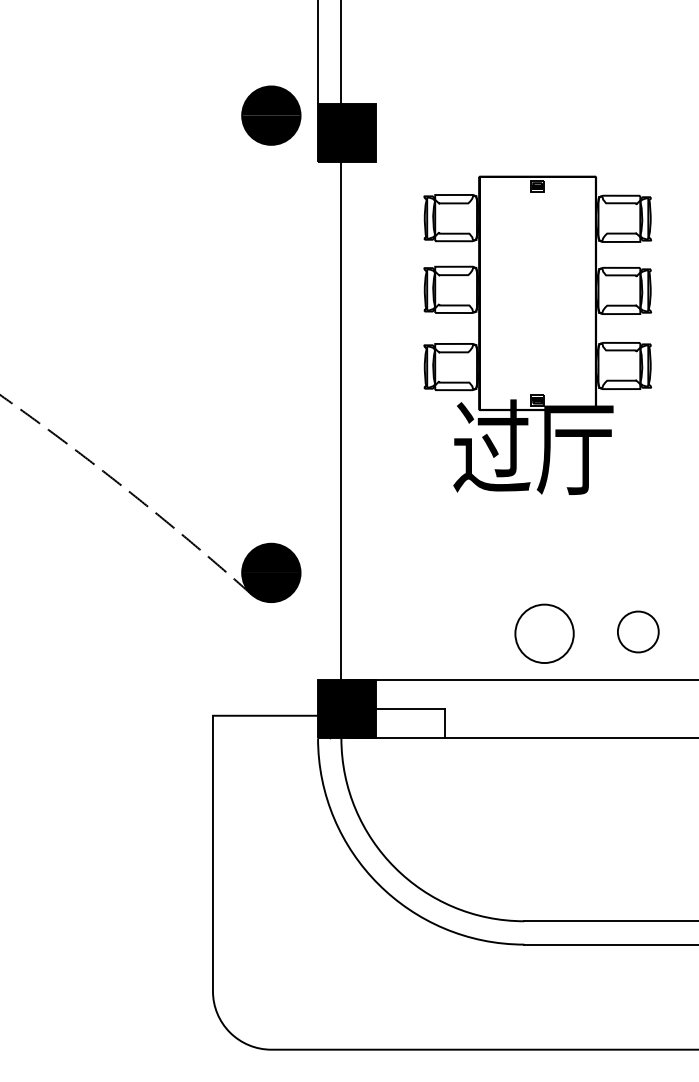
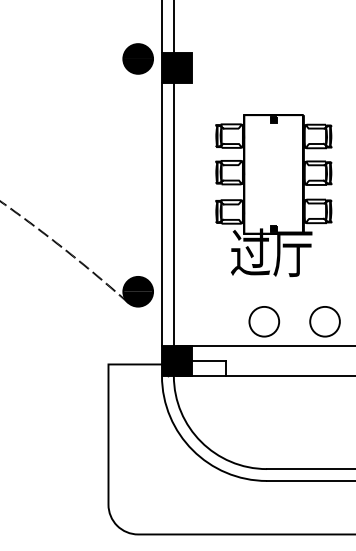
part: (537, 334) -> (273, 195), moved
line: (317, 421) -> (161, 214), added
circle: (637, 631) -> (324, 321), size x1.43
circle: (544, 633) -> (264, 321), moved

